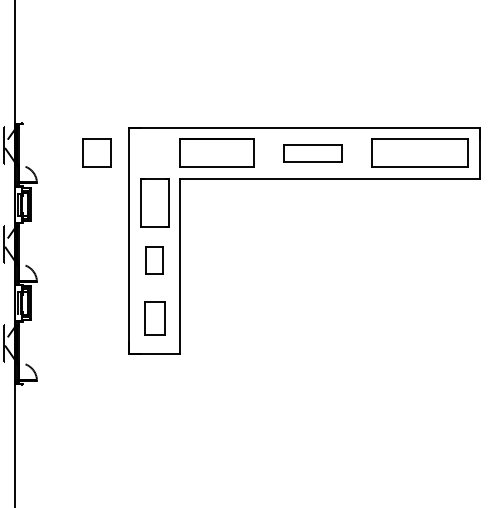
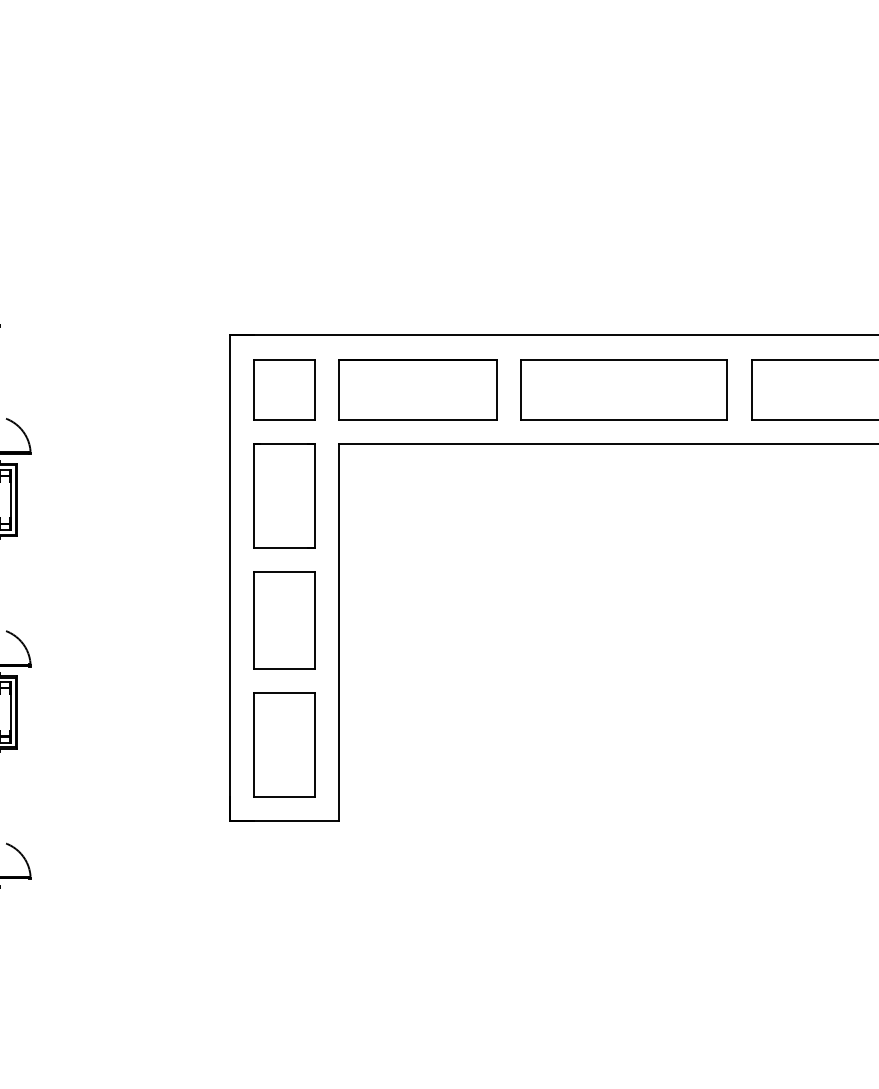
part: (96, 152) -> (283, 388), moved
part: (312, 152) -> (623, 388), size x1.67
part: (154, 260) -> (283, 620), size x1.67
part: (154, 318) -> (283, 744), size x1.43

